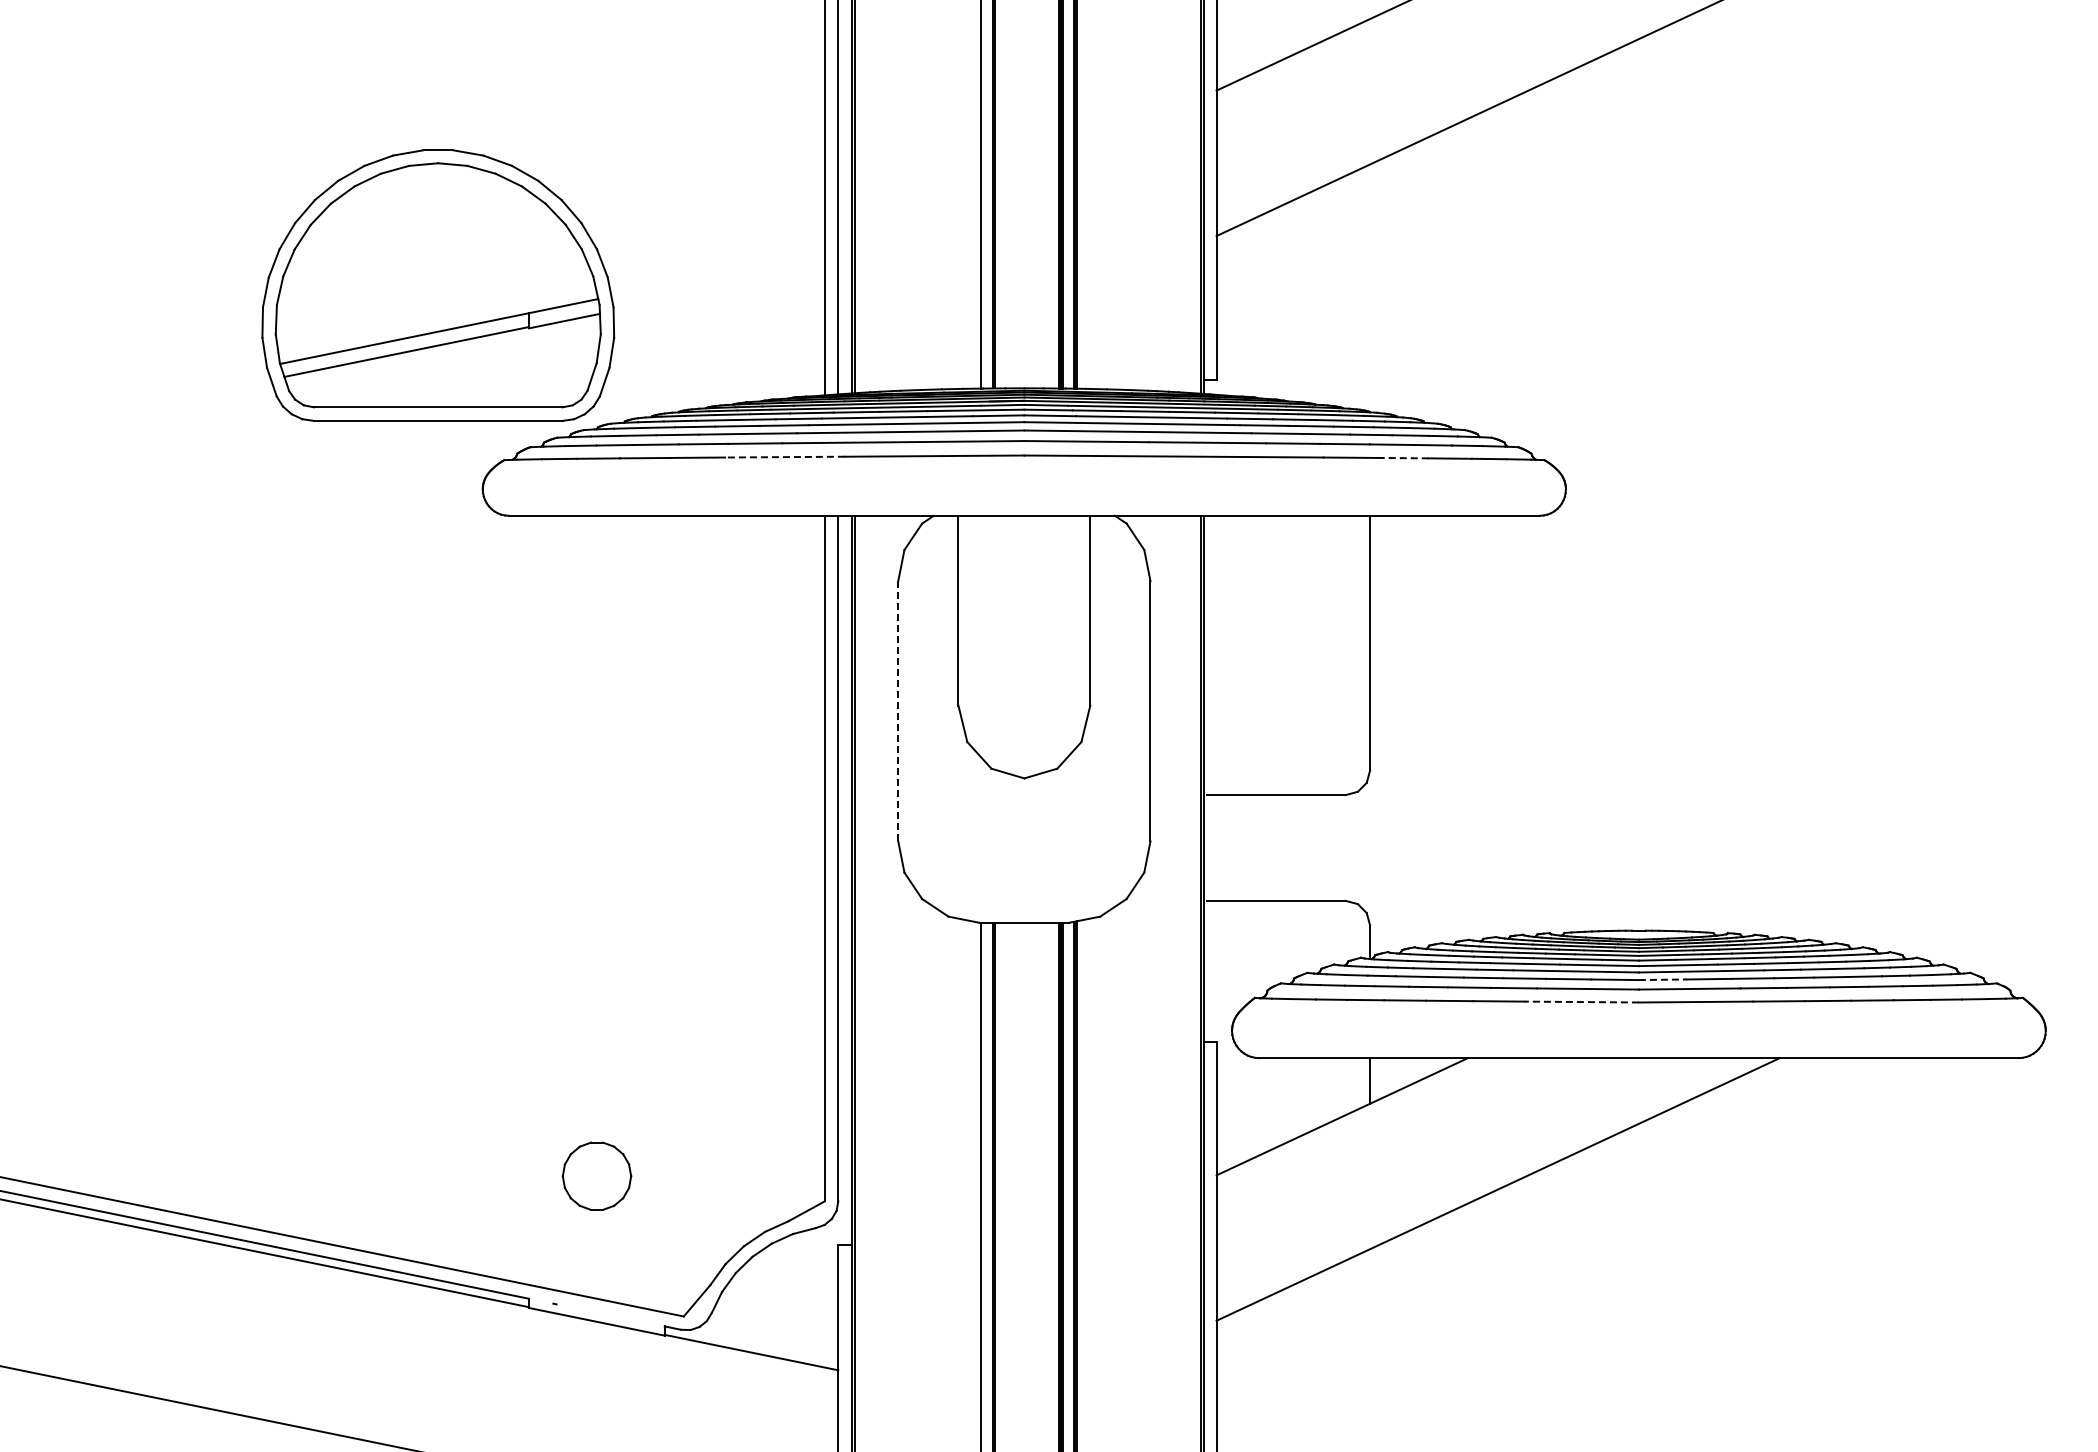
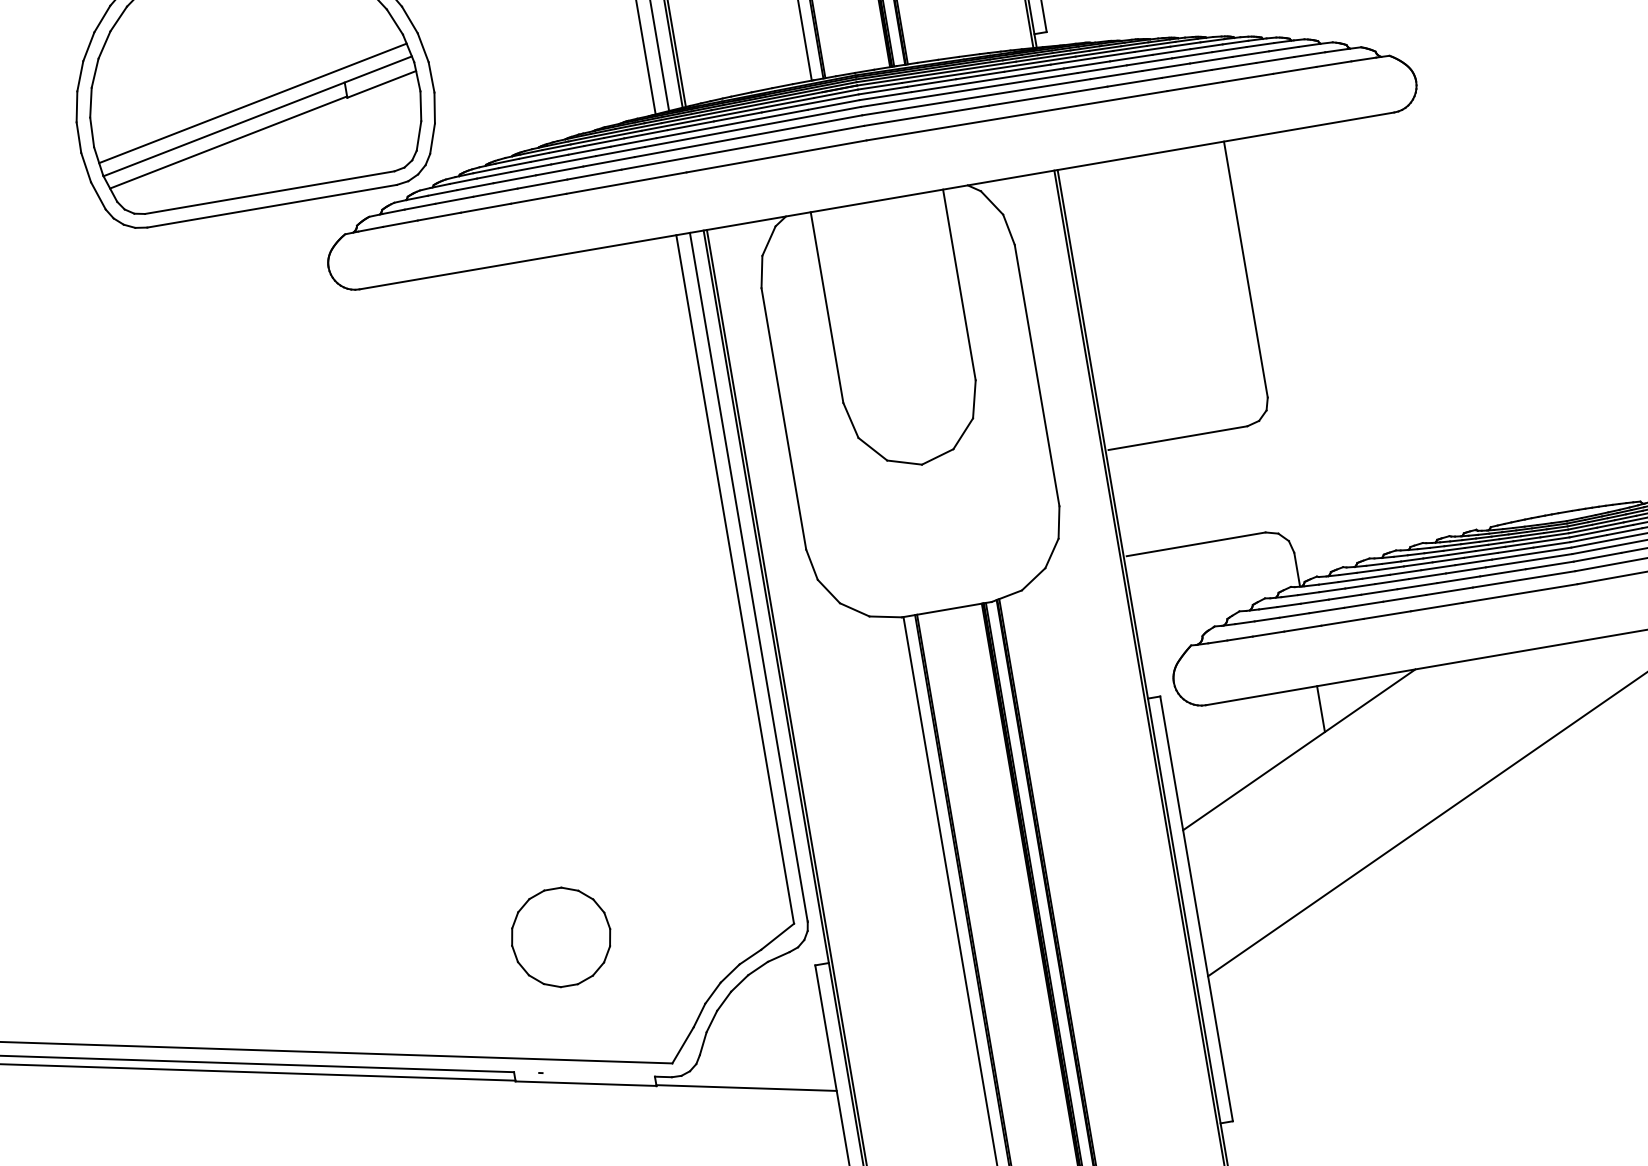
line: (436, 317) -> (252, 102), added
line: (785, 457) -> (627, 183), dashed -> solid
line: (1403, 458) -> (1247, 78), dashed -> solid
line: (898, 710) -> (783, 418), dashed -> solid
line: (1662, 979) -> (1597, 557), dashed -> solid
line: (1581, 1002) -> (1519, 594), dashed -> solid
part: (596, 1176) -> (560, 937), size x1.43

